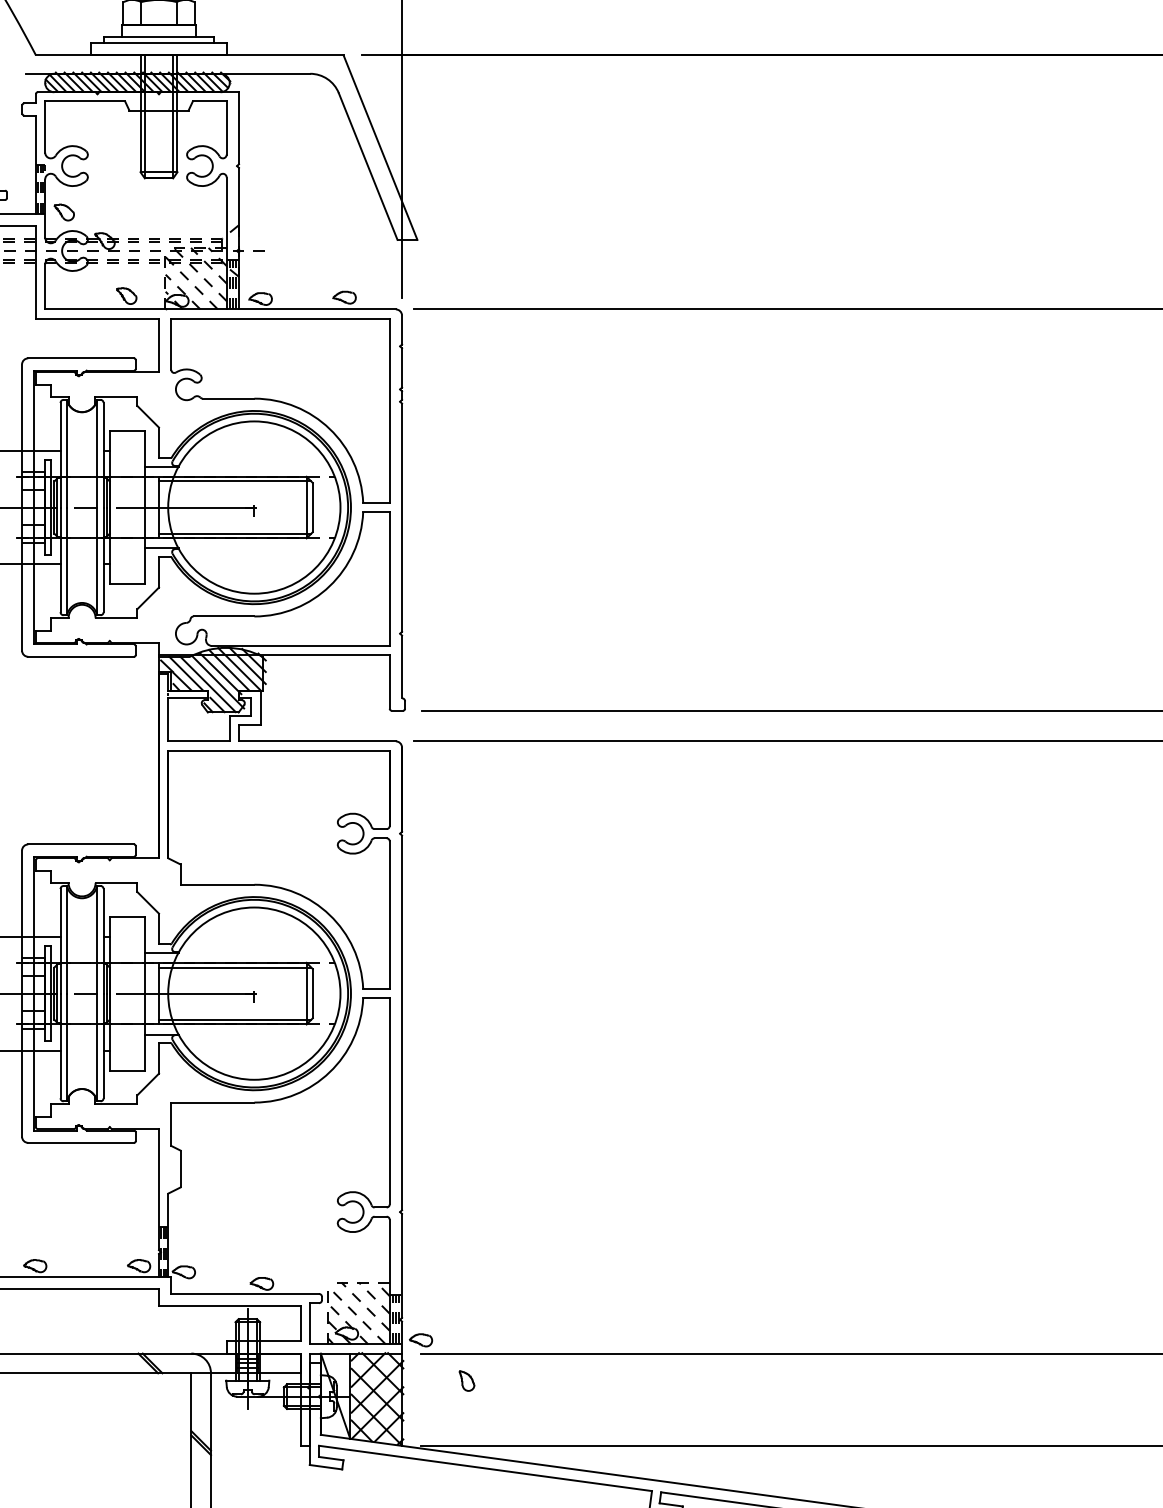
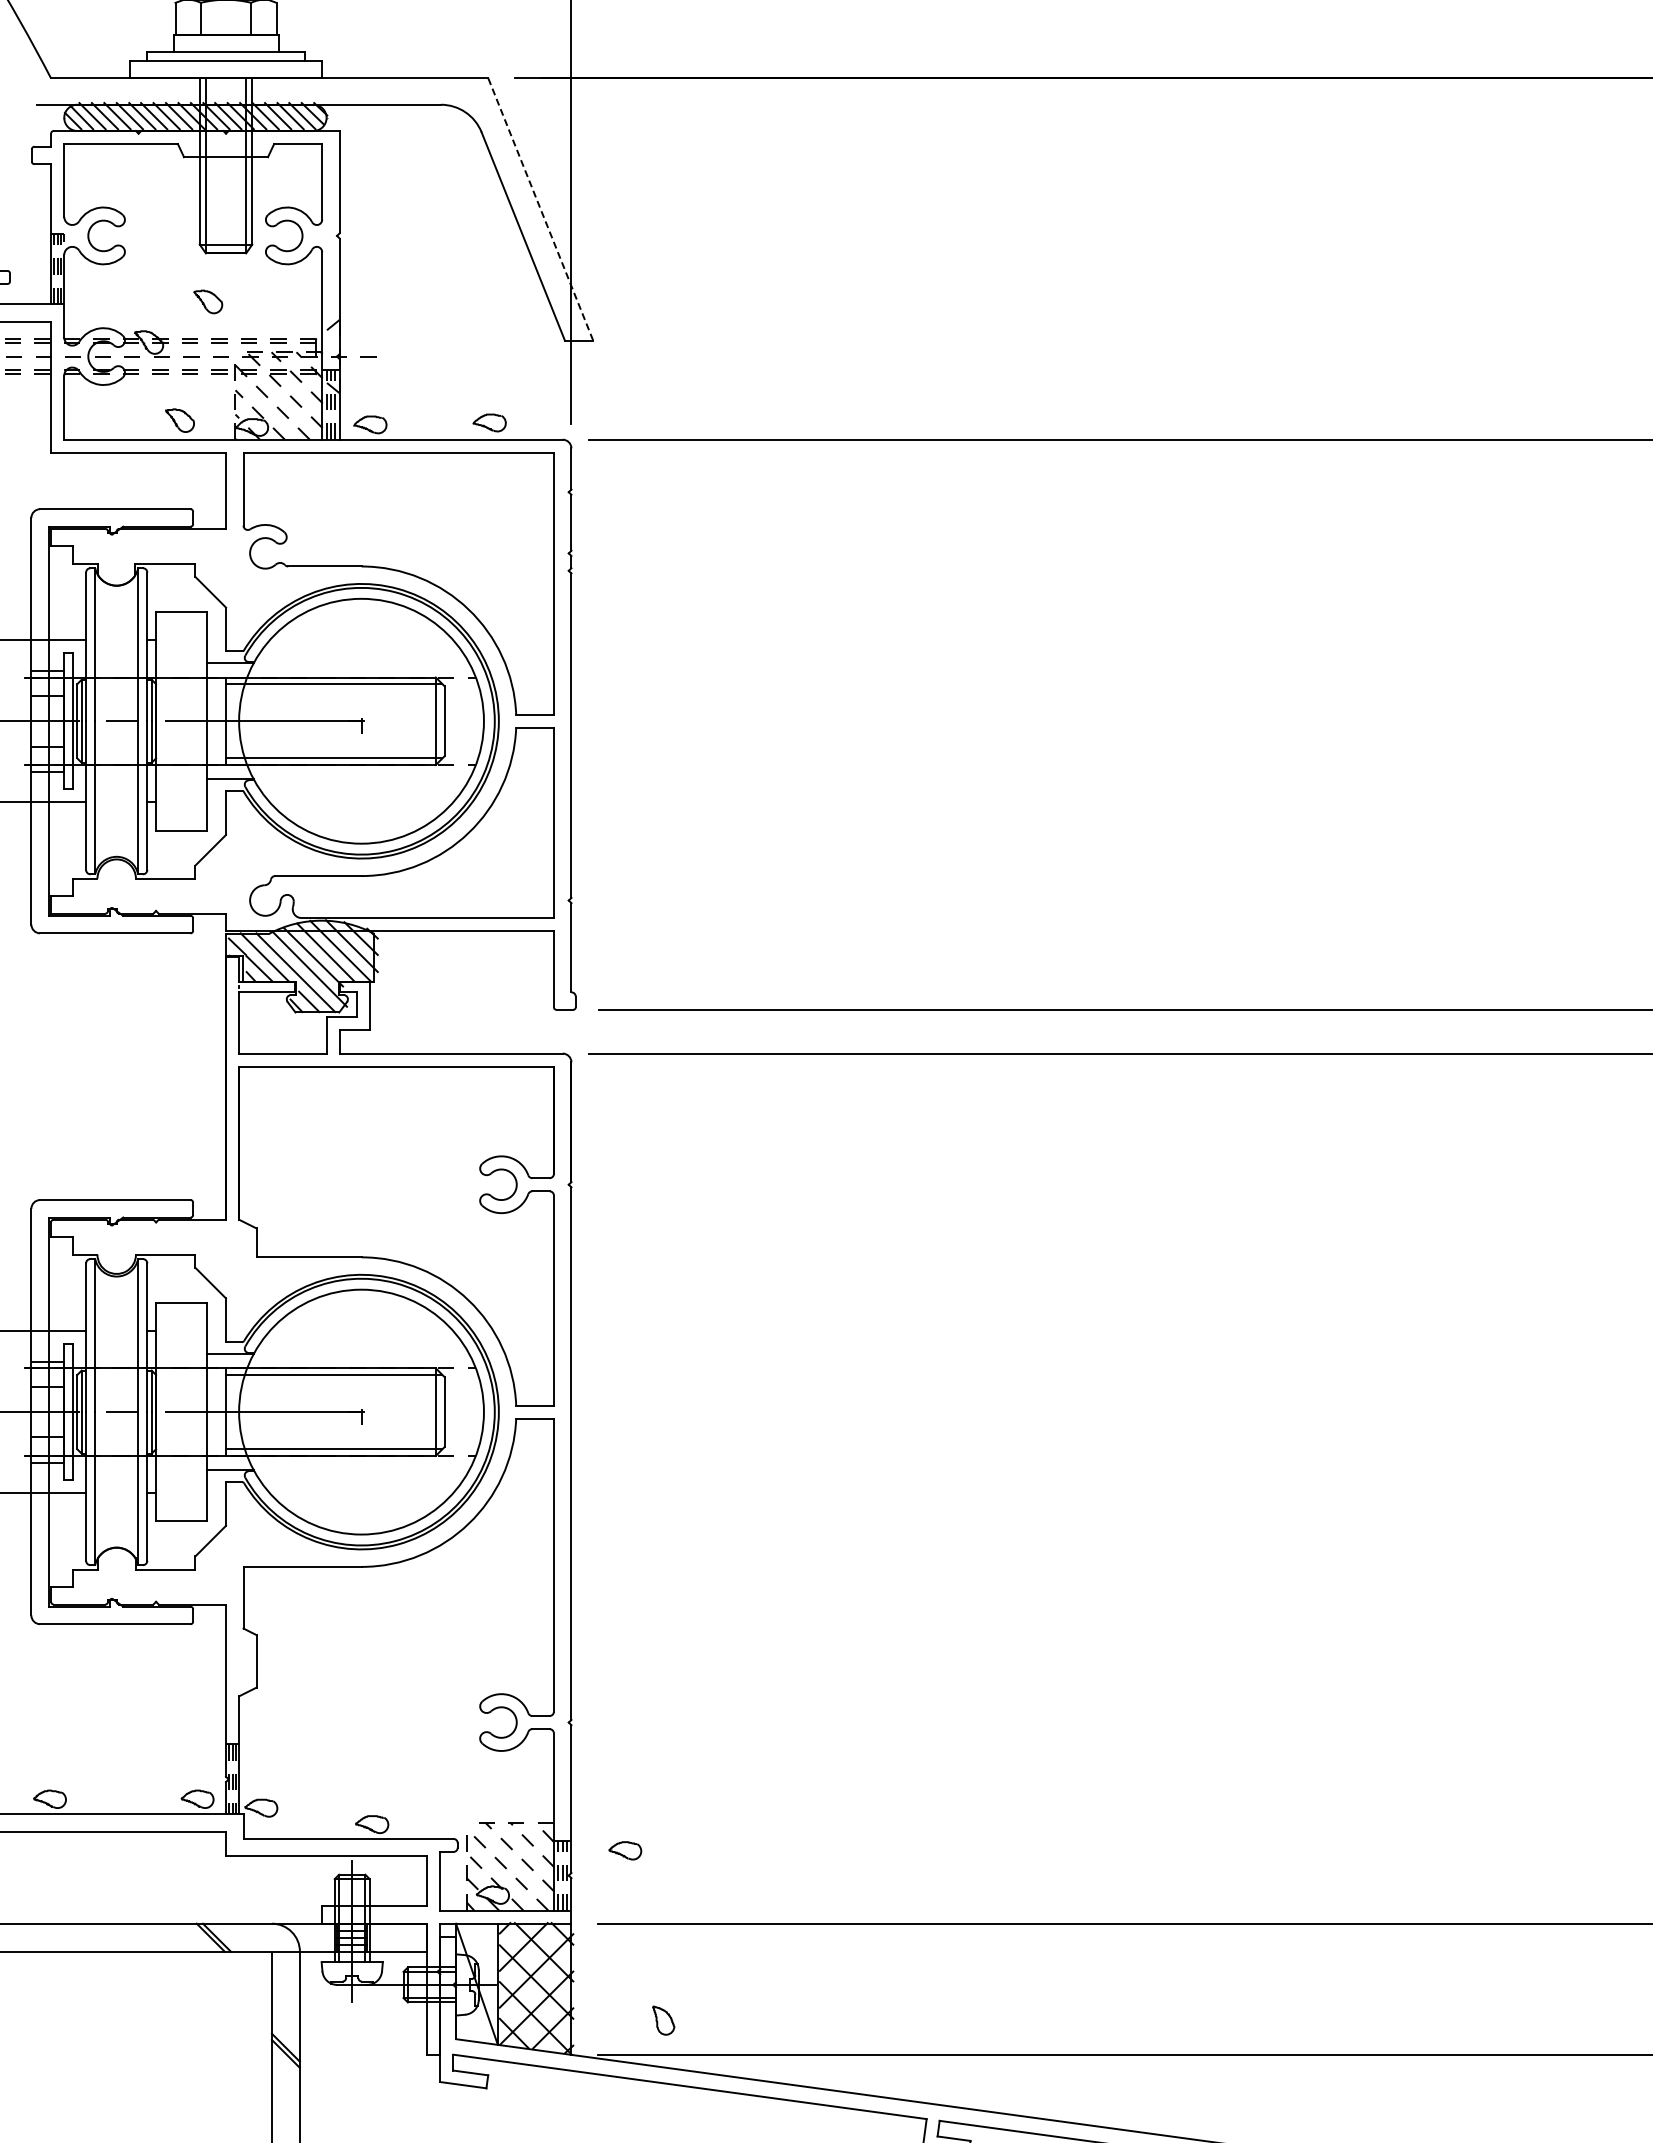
line: (380, 148) -> (541, 210), solid -> dashed
part: (64, 212) -> (208, 301), moved
part: (421, 1340) -> (625, 1850), moved
part: (466, 1380) -> (663, 2020), moved

